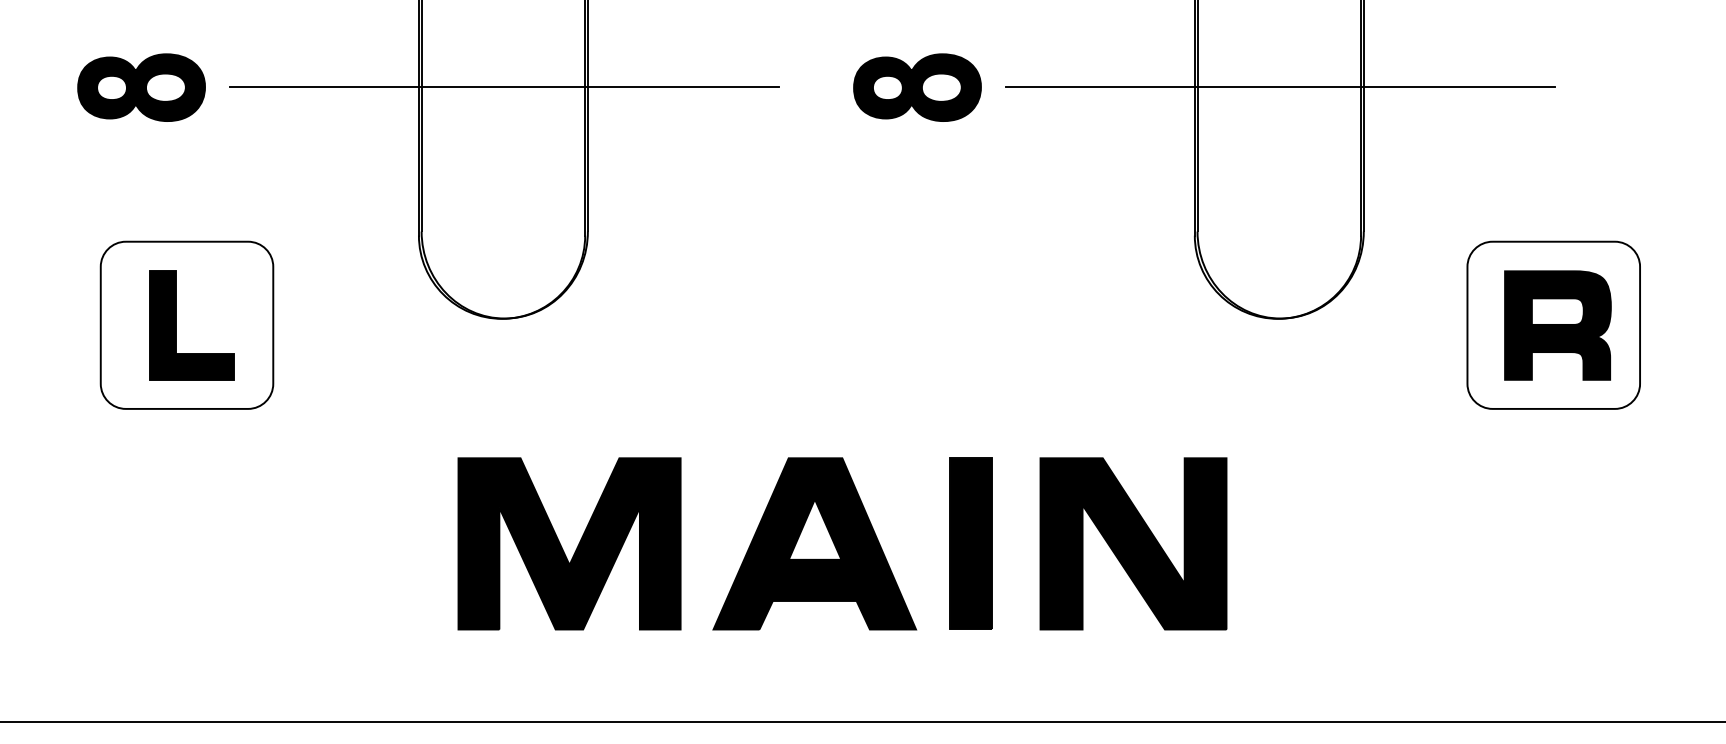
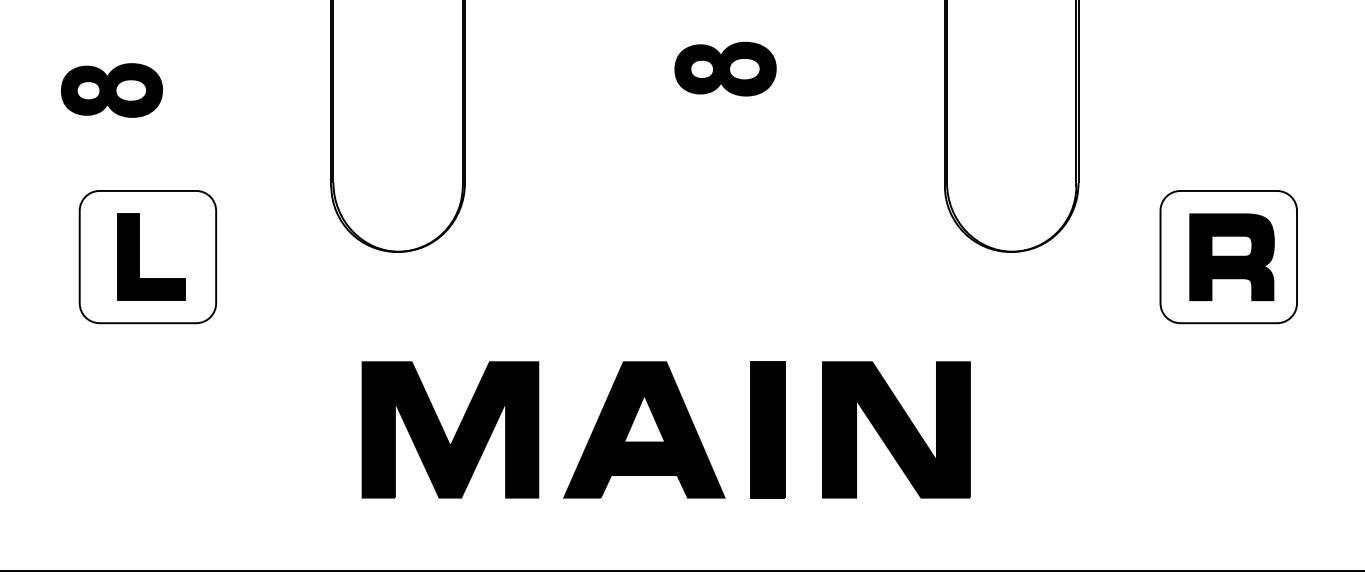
part: (141, 87) -> (111, 90), moved
line: (504, 87) -> (398, 69), removed
line: (1280, 87) -> (1012, 69), removed

